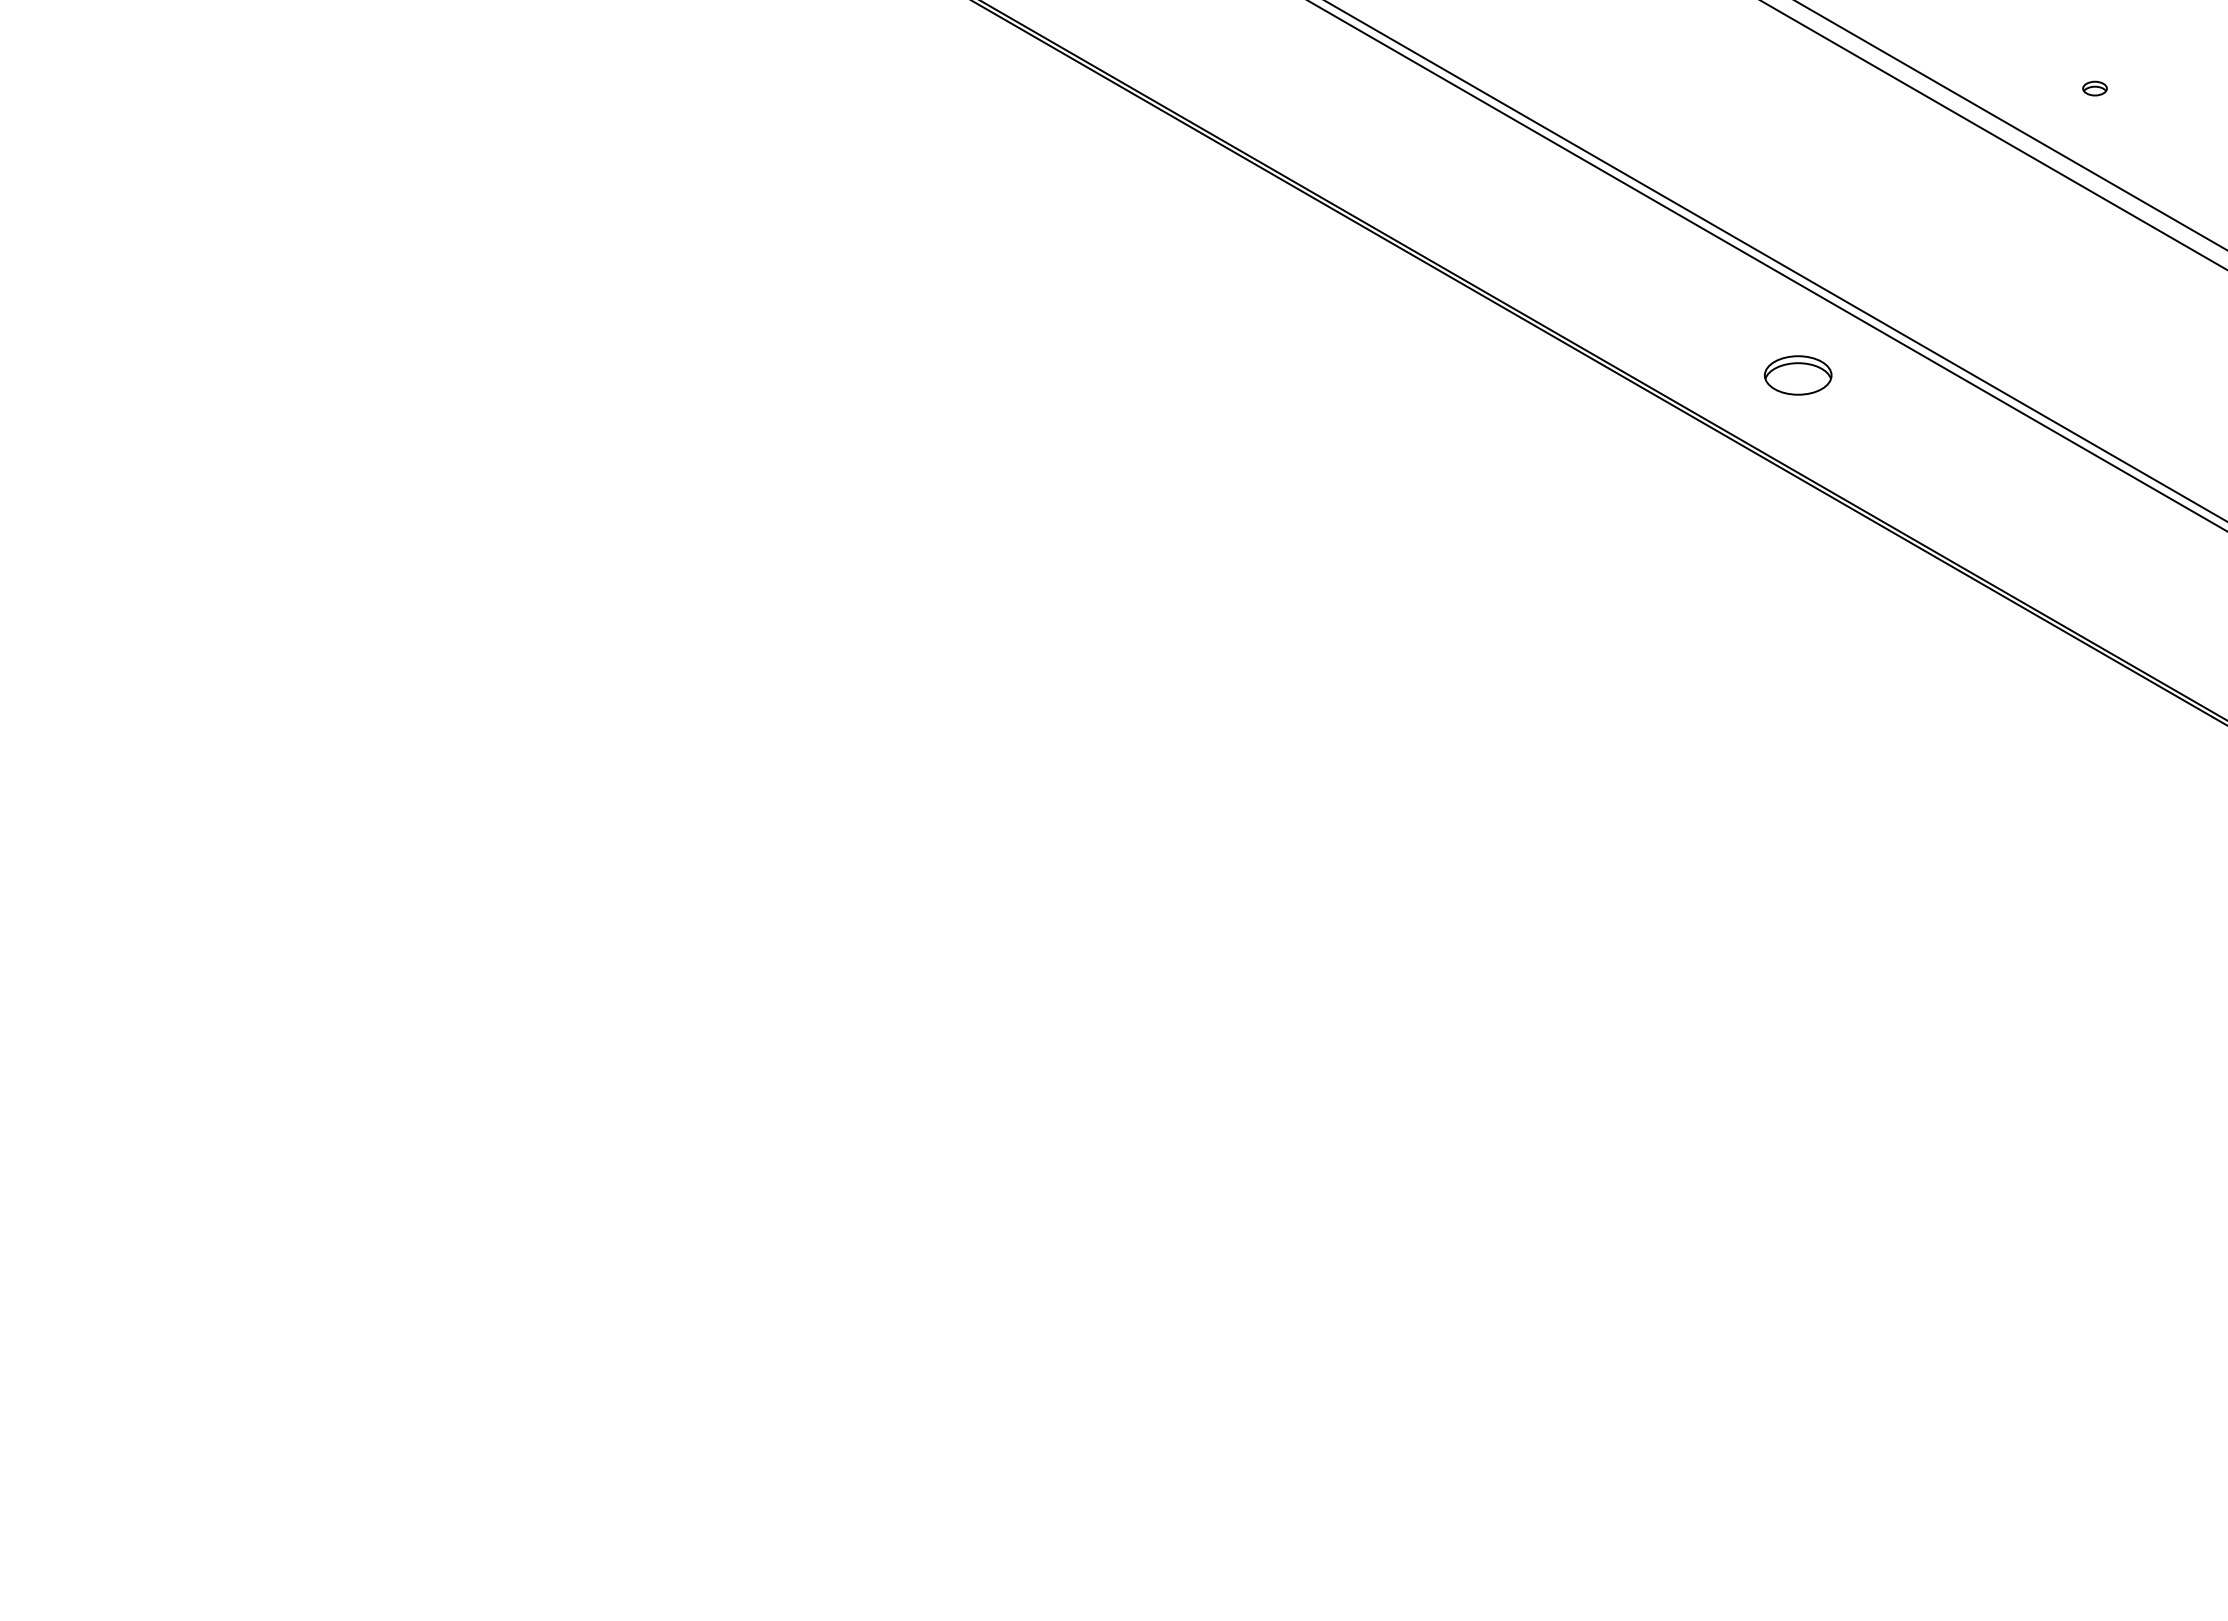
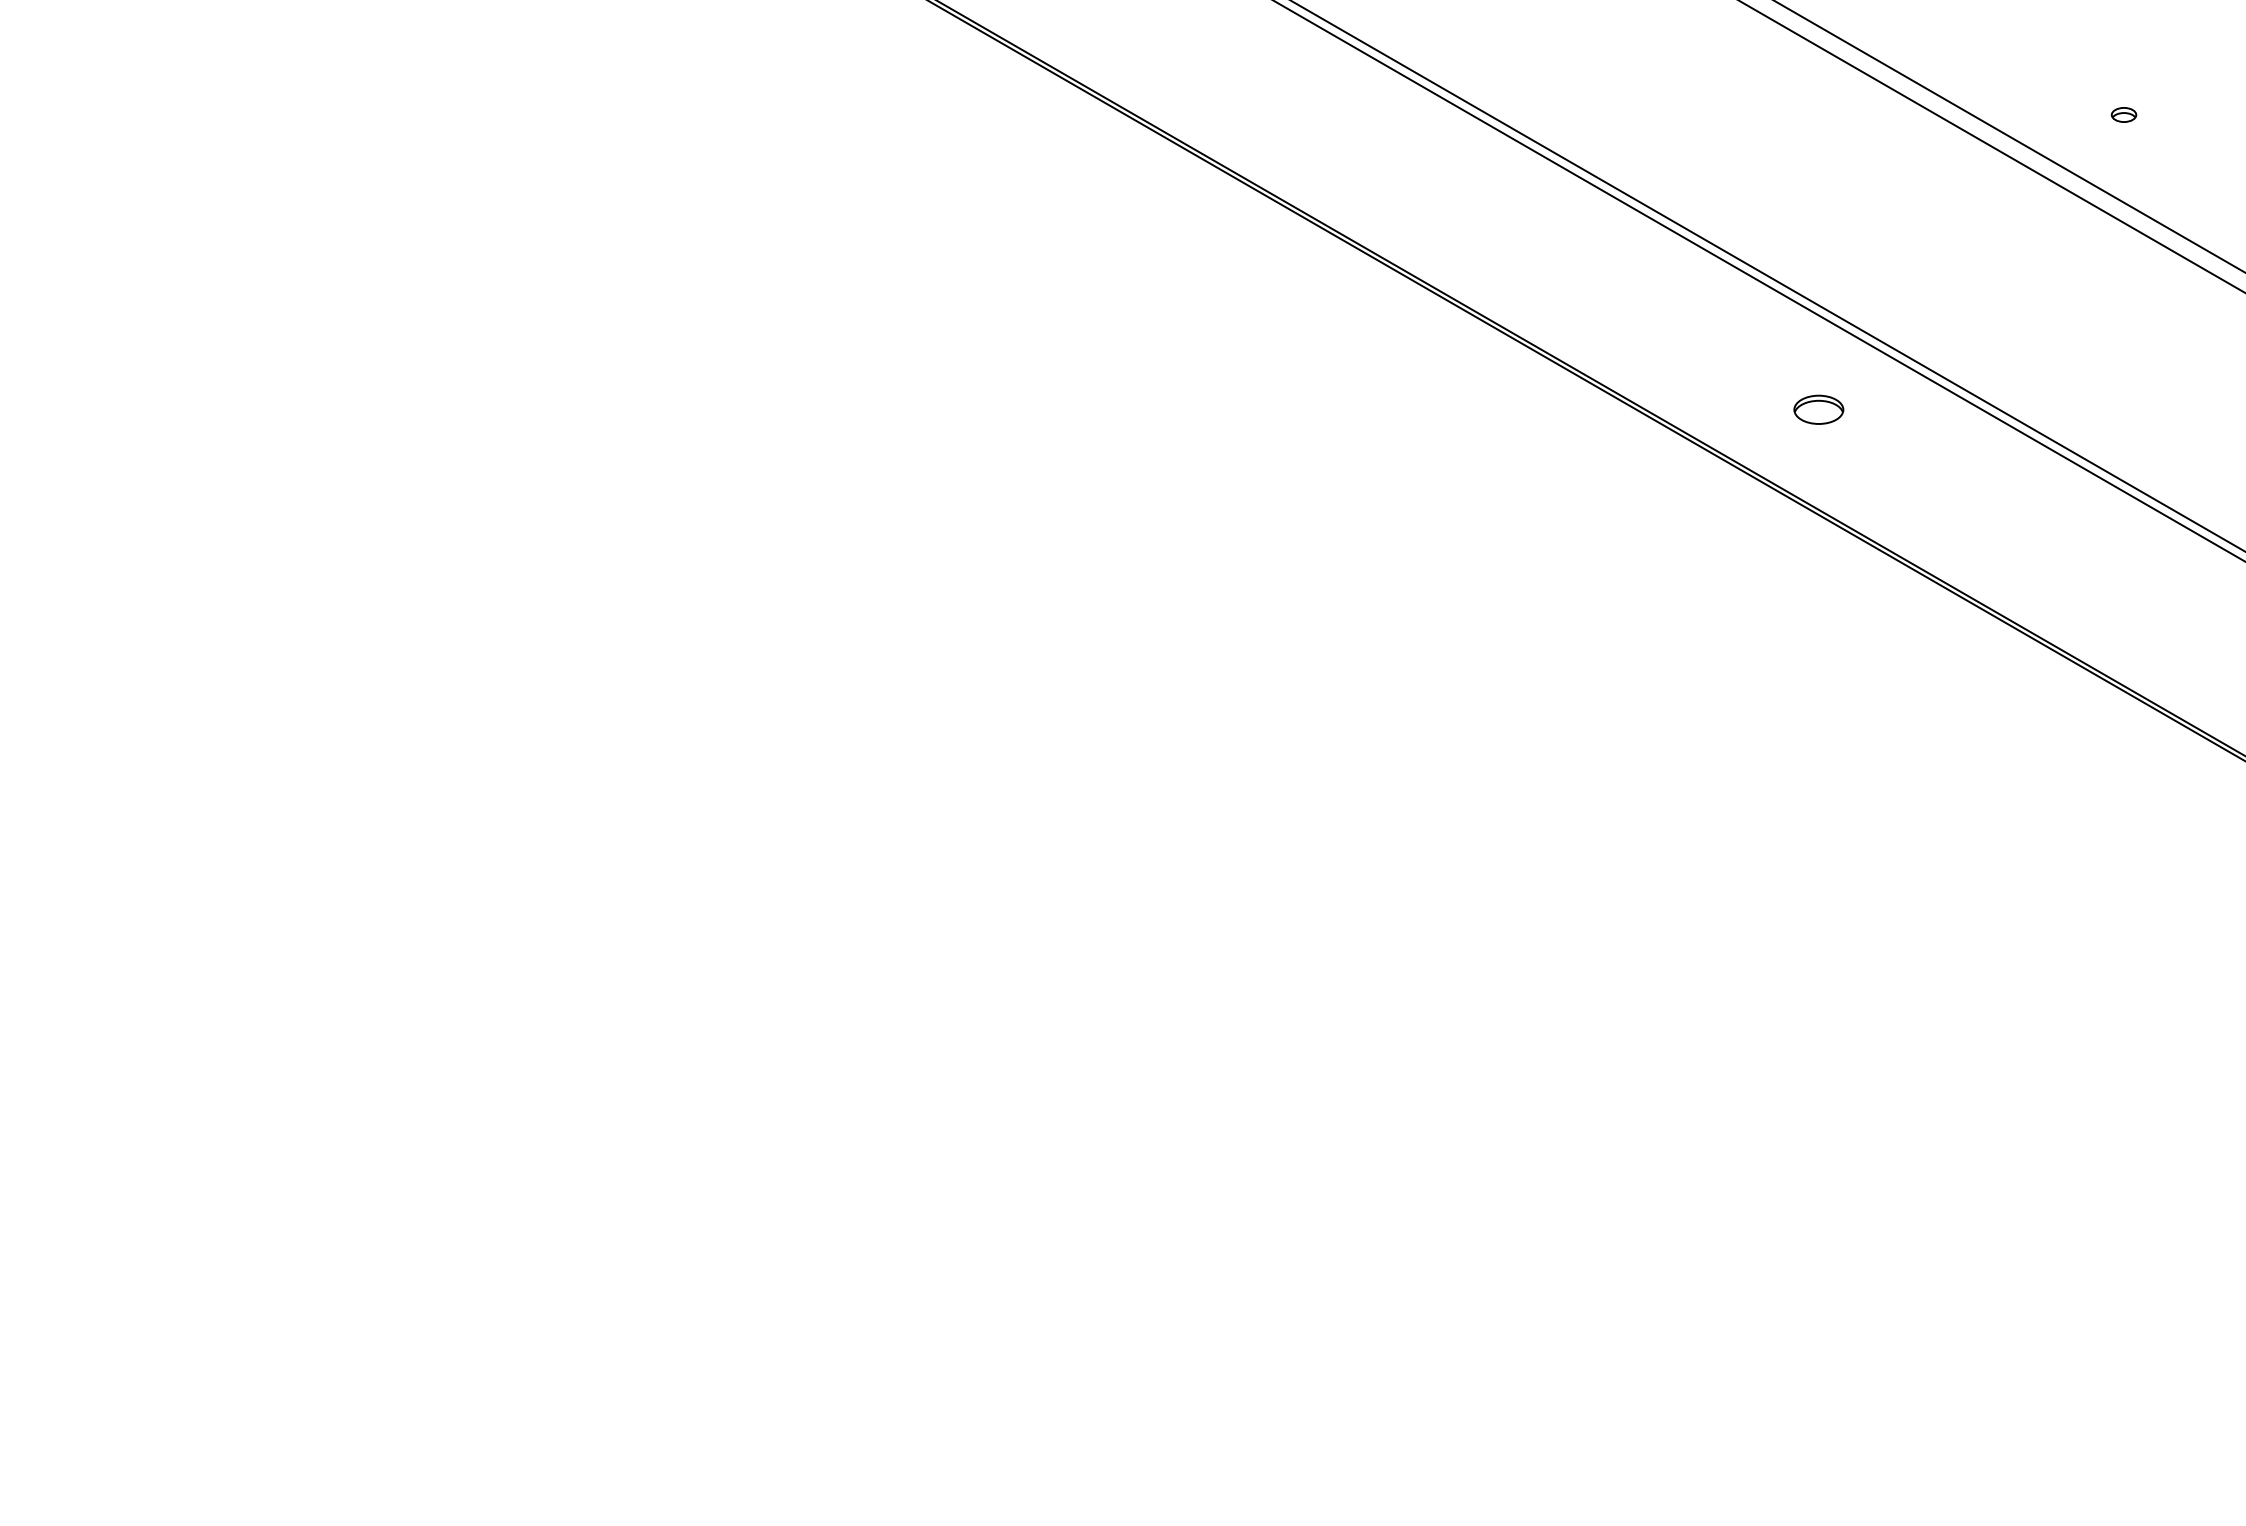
part: (1797, 375) -> (1818, 409), size x0.71

